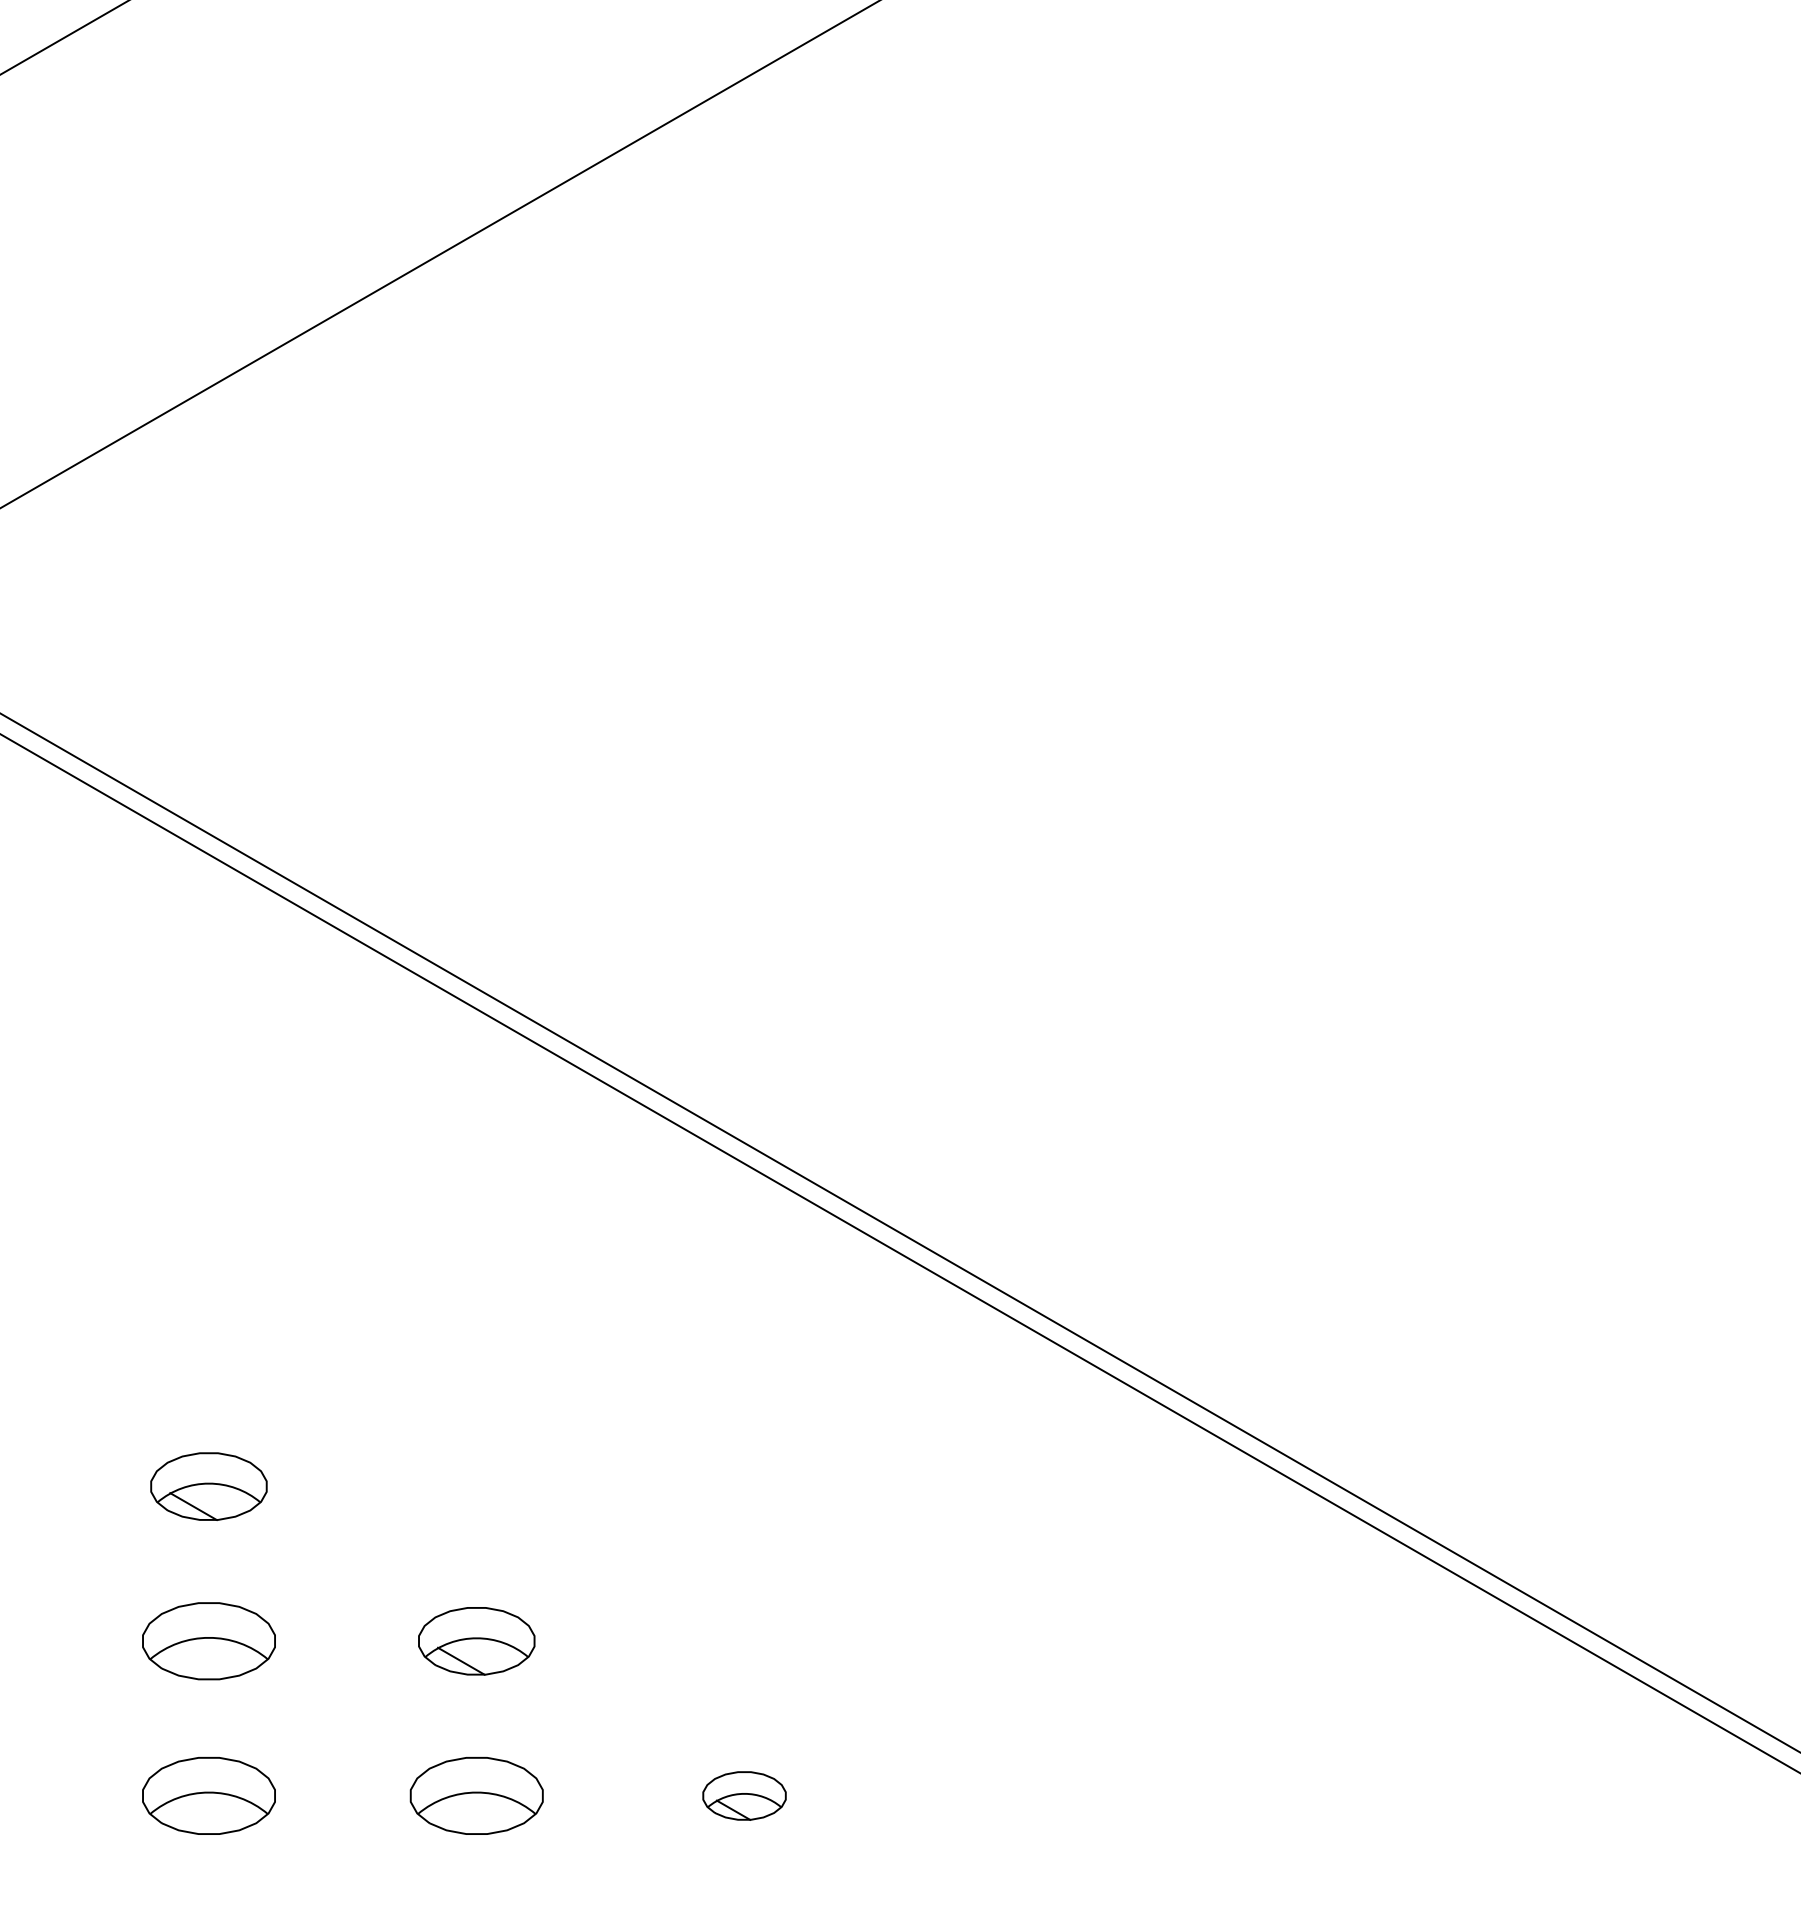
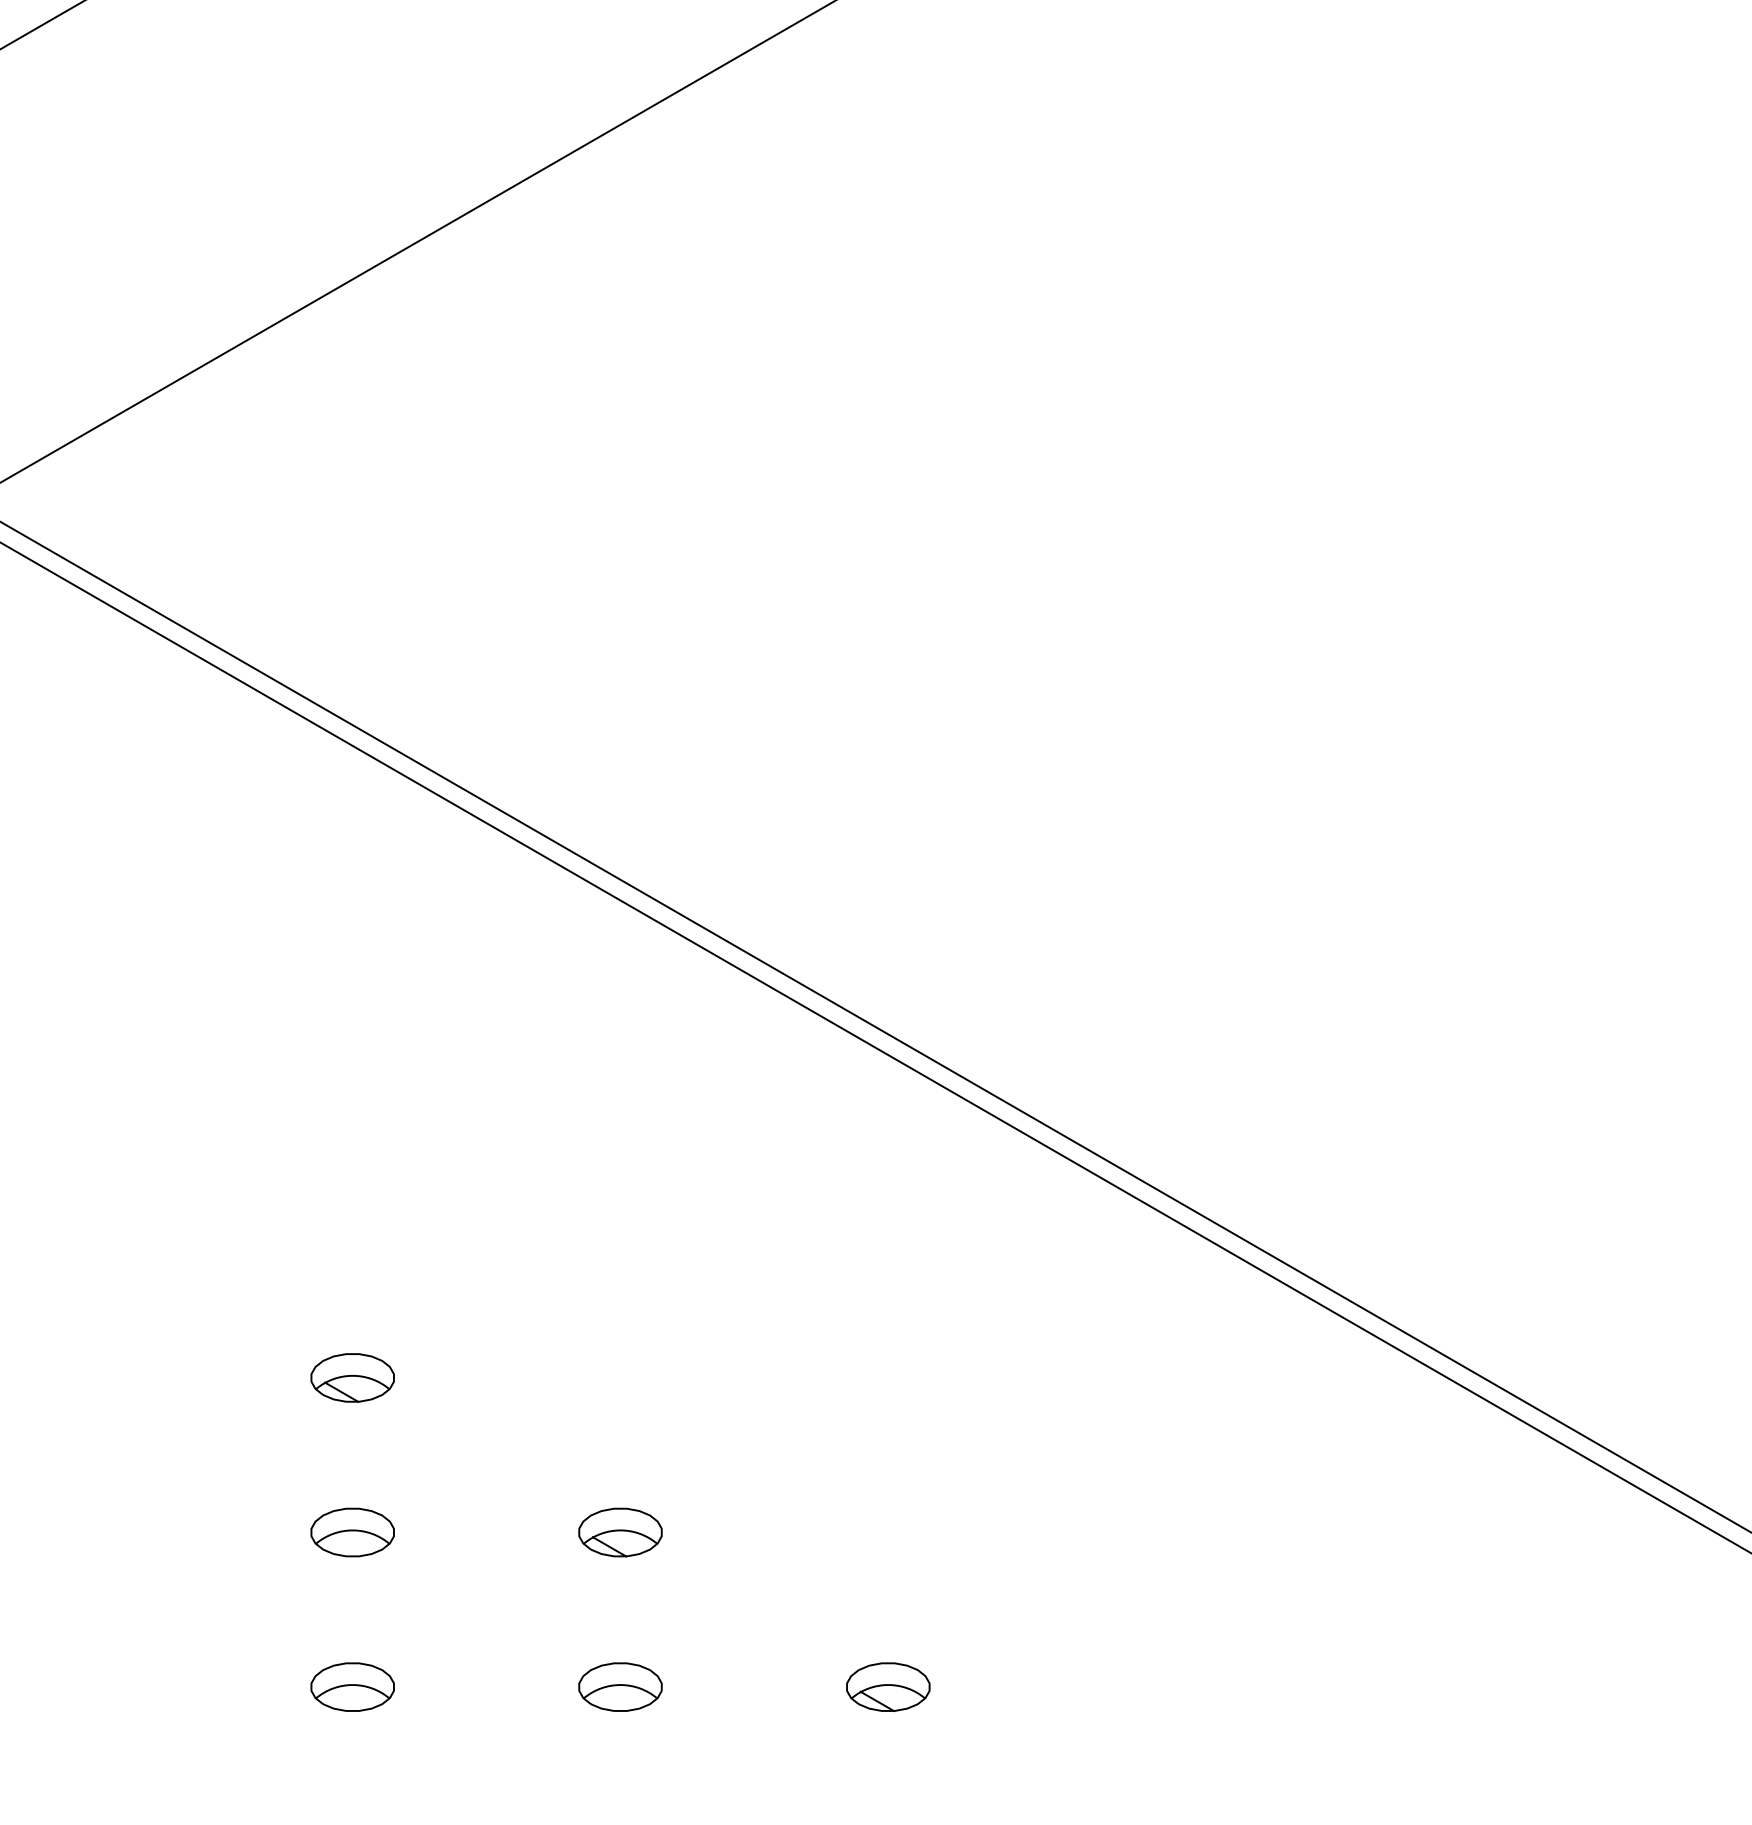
part: (208, 1486) -> (352, 1377), size x0.71
part: (208, 1641) -> (352, 1532), size x0.62
part: (476, 1641) -> (620, 1532), size x0.71
part: (208, 1795) -> (352, 1686), size x0.62
part: (476, 1795) -> (620, 1686), size x0.62

